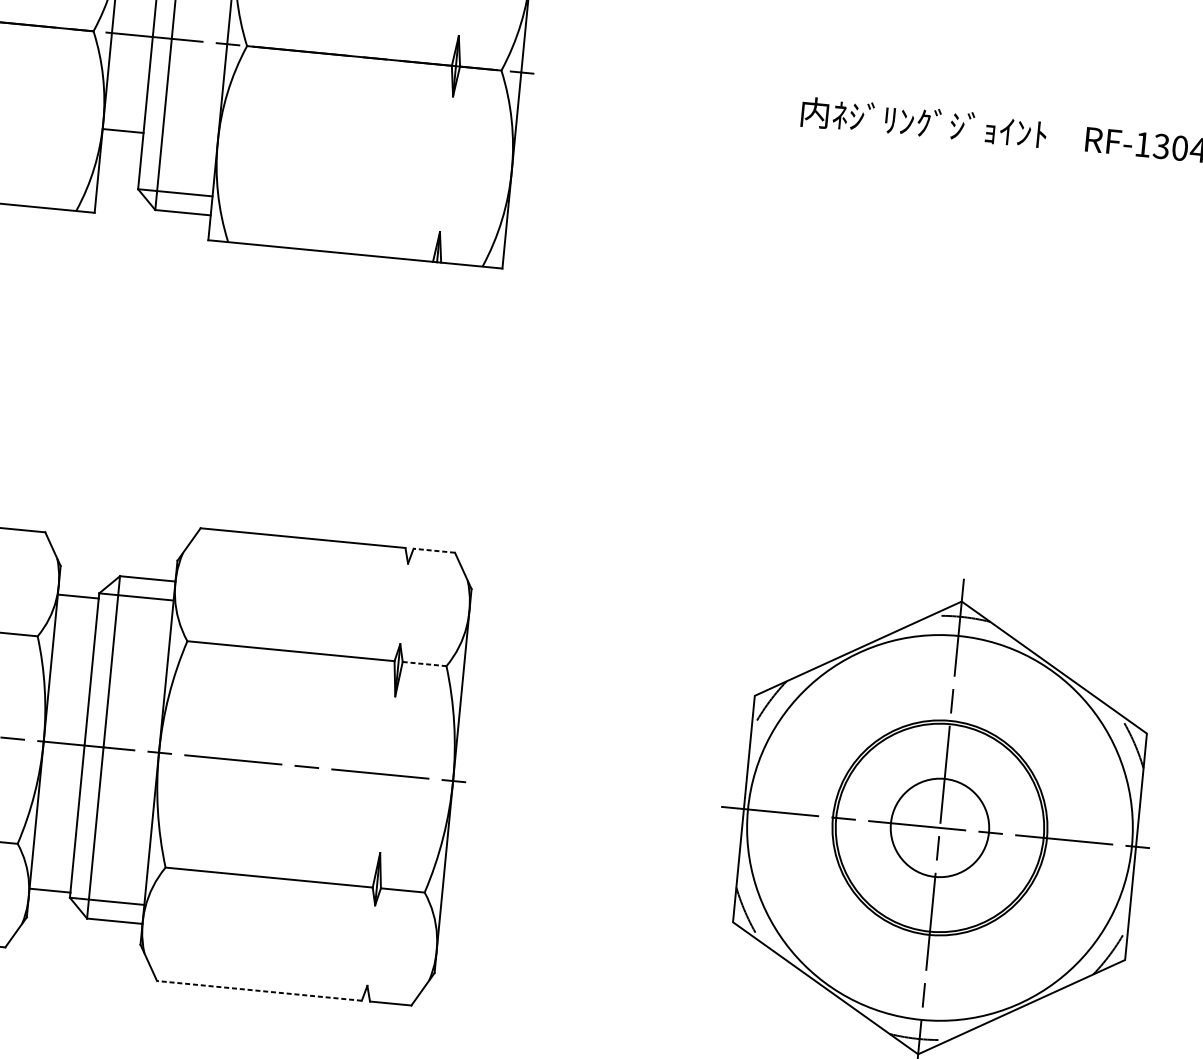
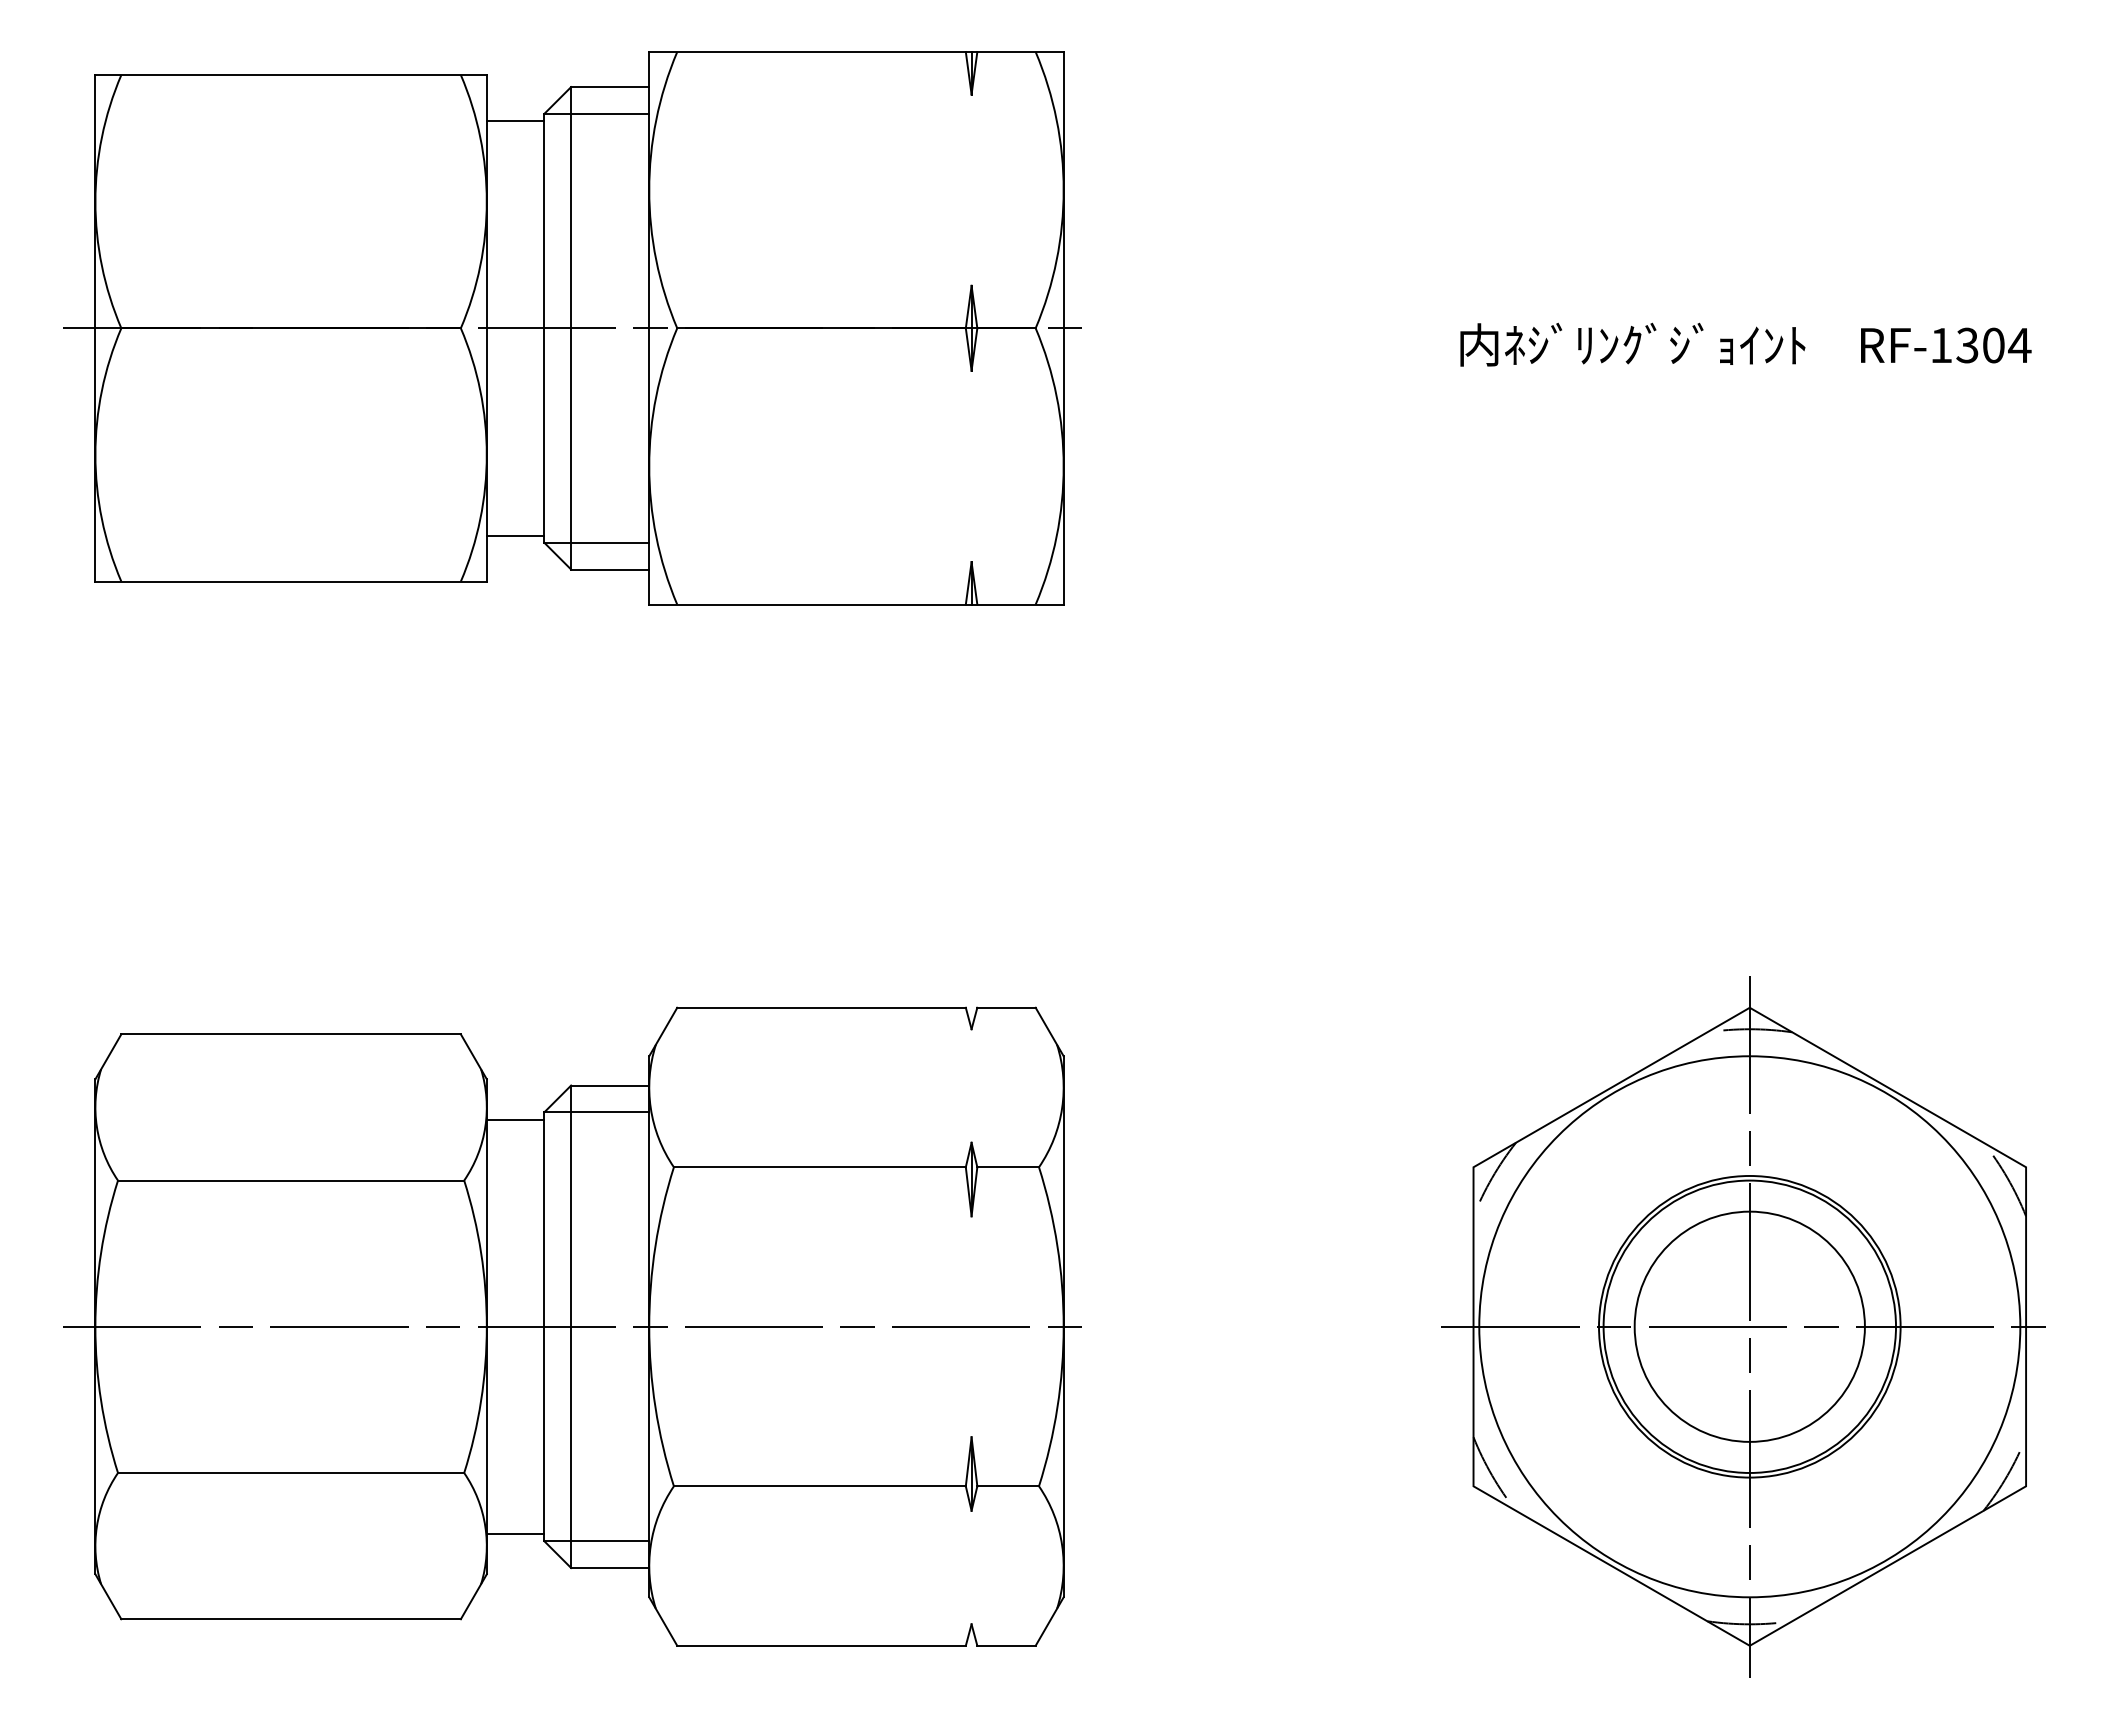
line: (123, 130) -> (515, 535), moved
line: (434, 550) -> (1006, 1007), dashed -> solid
line: (424, 664) -> (1008, 1167), dashed -> solid
circle: (939, 827) -> (1749, 1326), size x1.67
line: (259, 990) -> (821, 1645), dashed -> solid

